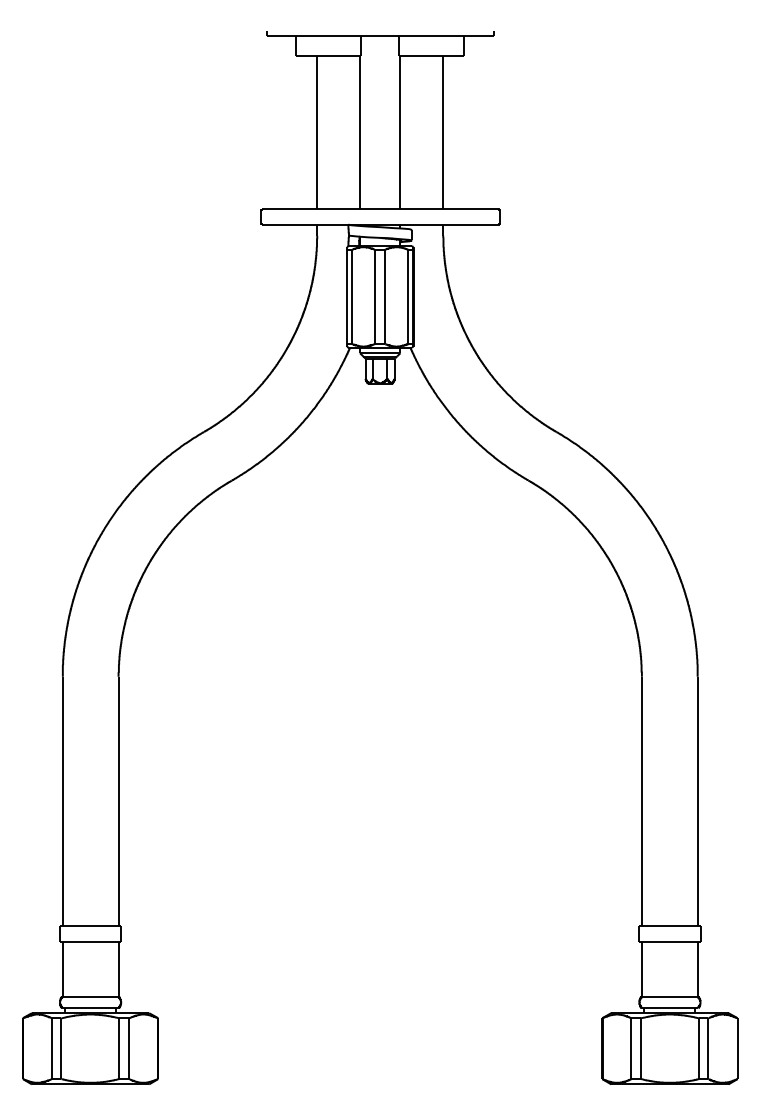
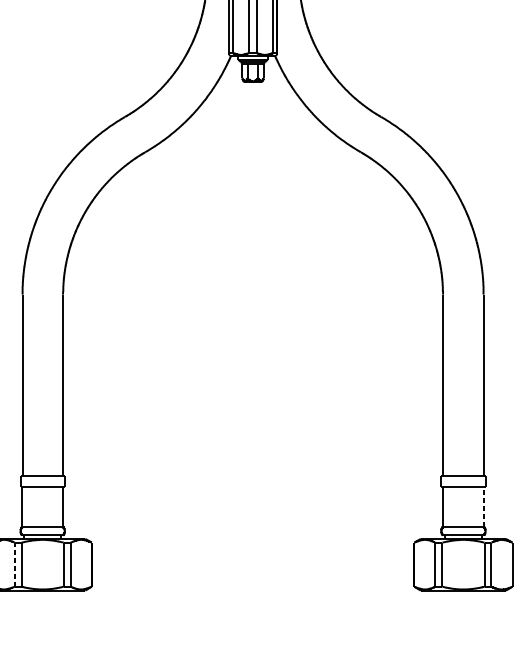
line: (697, 968) -> (483, 506), solid -> dashed
line: (52, 1048) -> (15, 564), solid -> dashed

